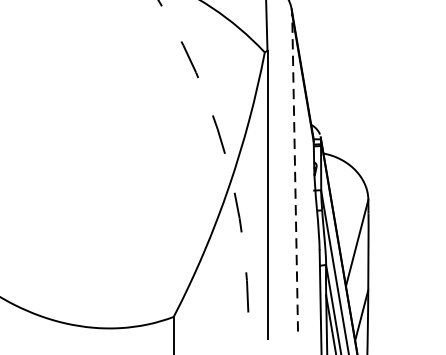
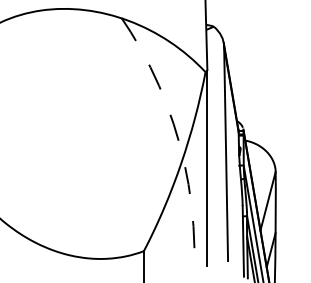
line: (295, 172) -> (226, 153), dashed -> solid

